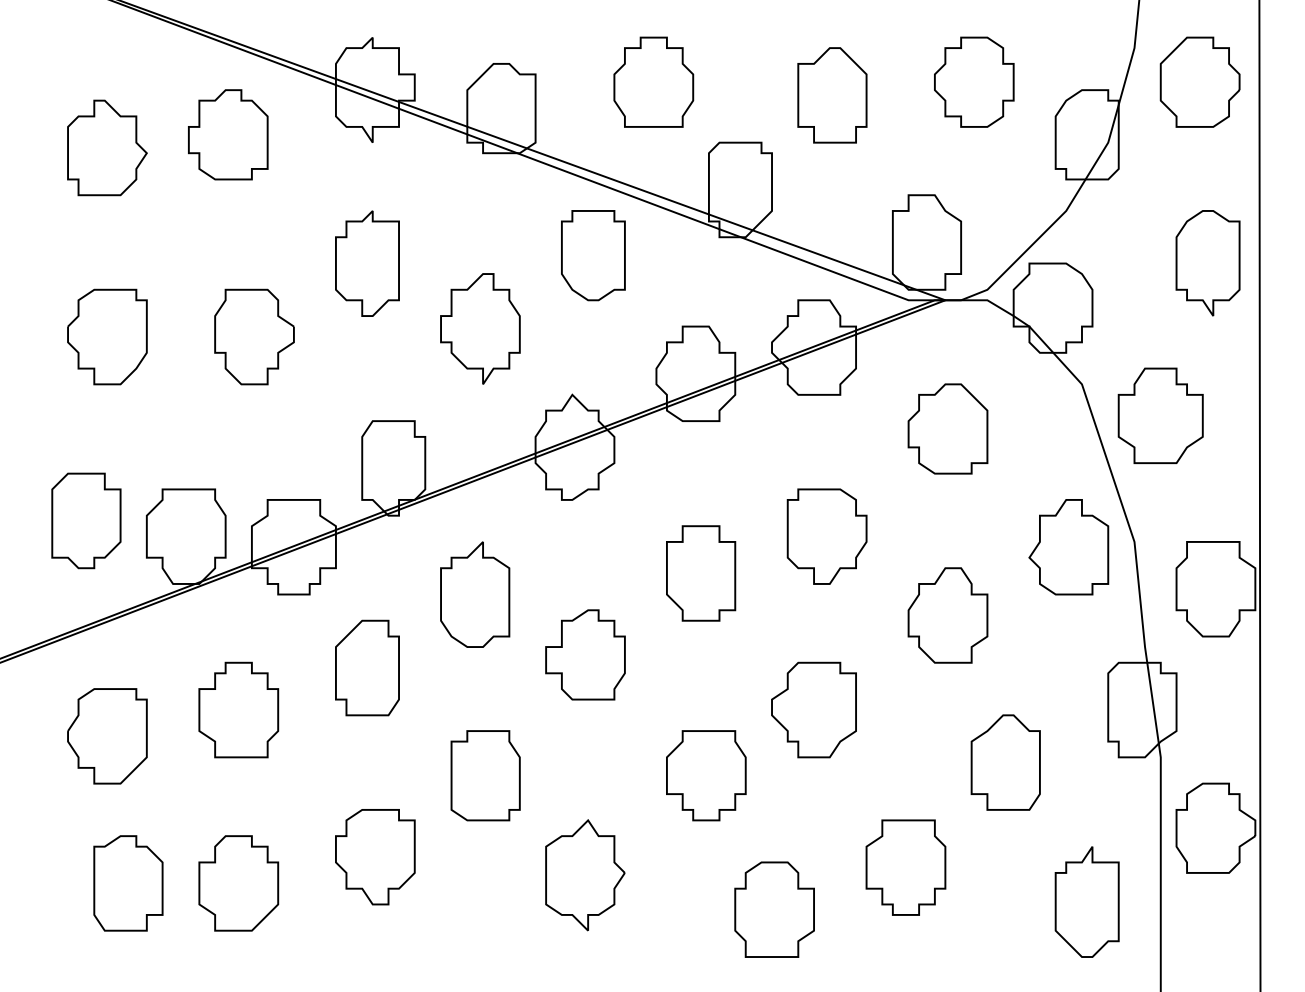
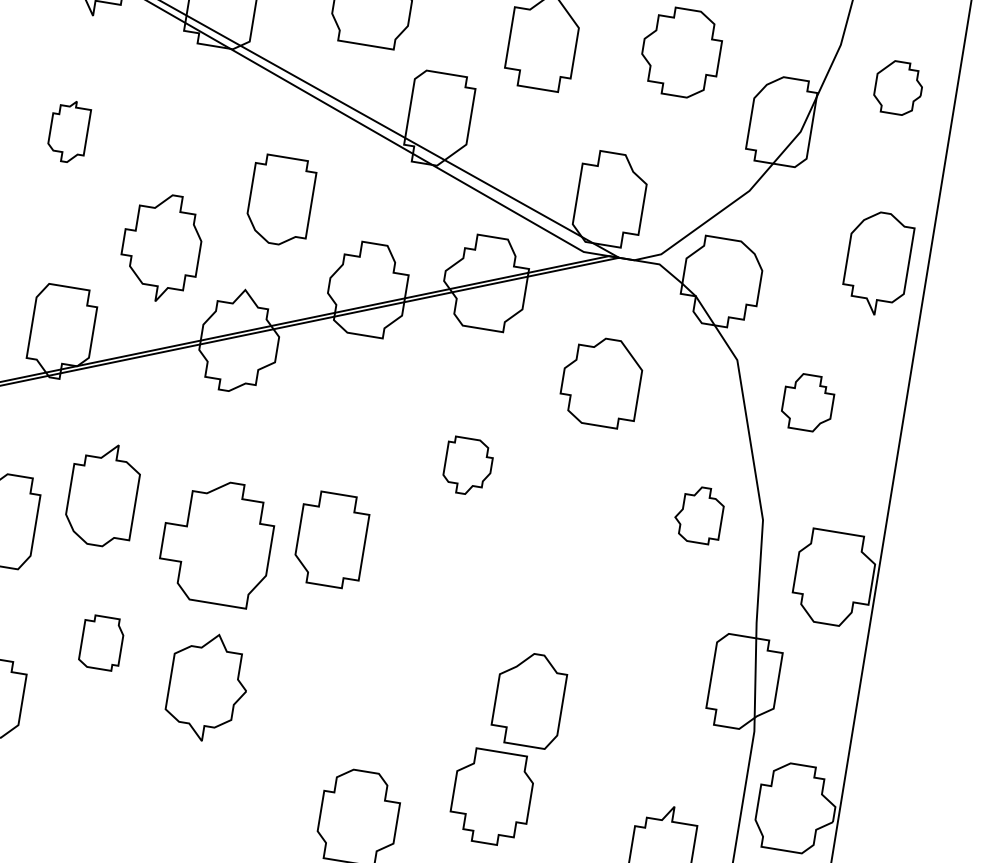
part: (1199, 81) -> (898, 87), size x0.6
part: (593, 255) -> (280, 200), moved
part: (367, 263) -> (68, 131), size x0.6
part: (480, 328) -> (161, 247), moved
part: (1160, 415) -> (807, 402), size x0.6
part: (826, 536) -> (467, 466), size x0.6
part: (1068, 547) -> (698, 515), size x0.6
part: (701, 573) -> (332, 539), moved
part: (475, 594) -> (103, 494), moved
part: (947, 615) -> (571, 561), removed
part: (585, 654) -> (217, 541), size x1.4
part: (813, 709) -> (427, 630), removed
part: (1005, 762) -> (529, 699), moved
part: (485, 775) -> (101, 642), size x0.6
part: (706, 775) -> (314, 677), removed
part: (585, 875) -> (208, 687), moved

